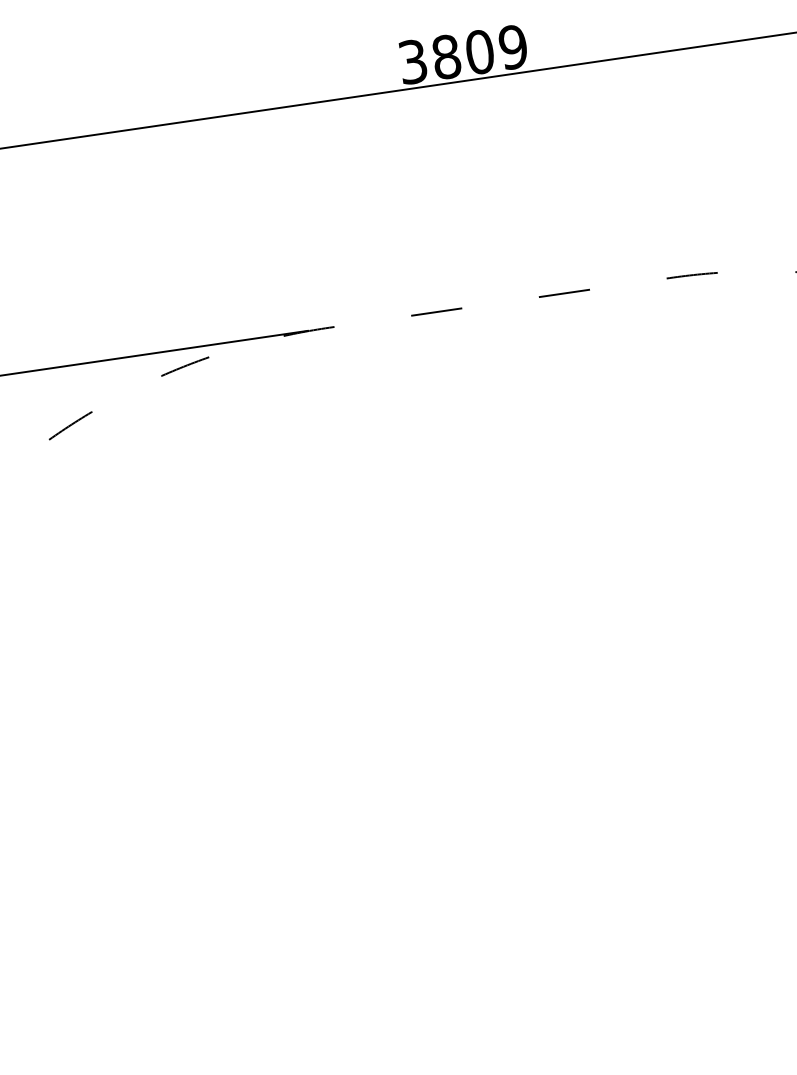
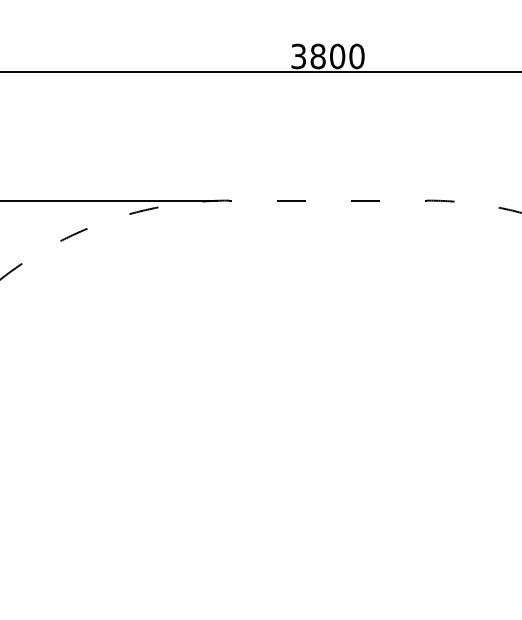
text: (512, 47) -> (356, 56), 3809 -> 3800

